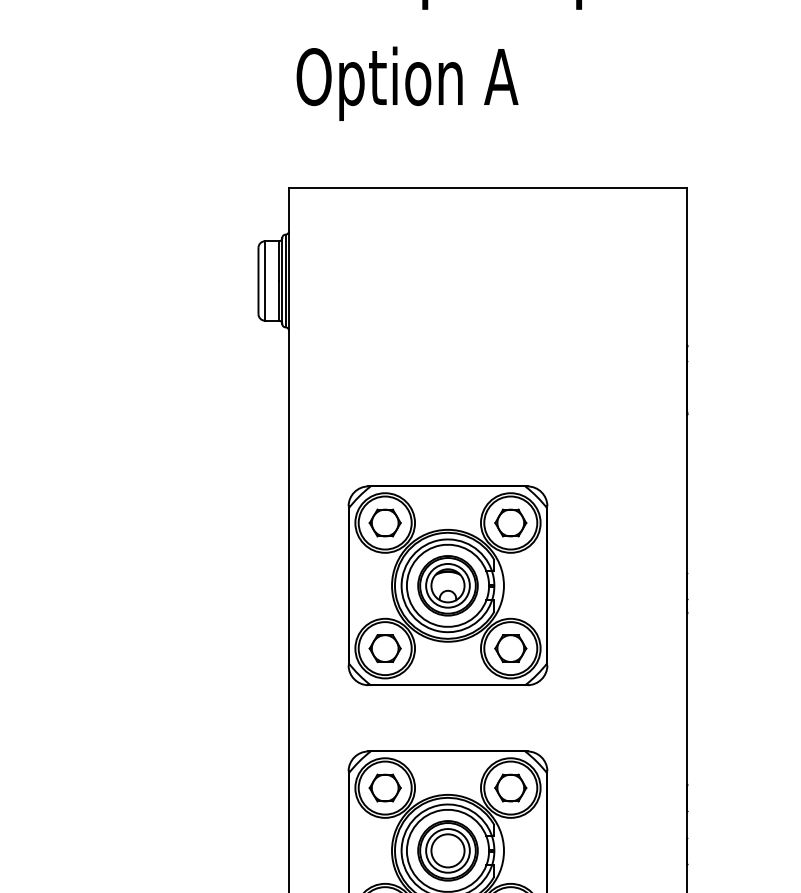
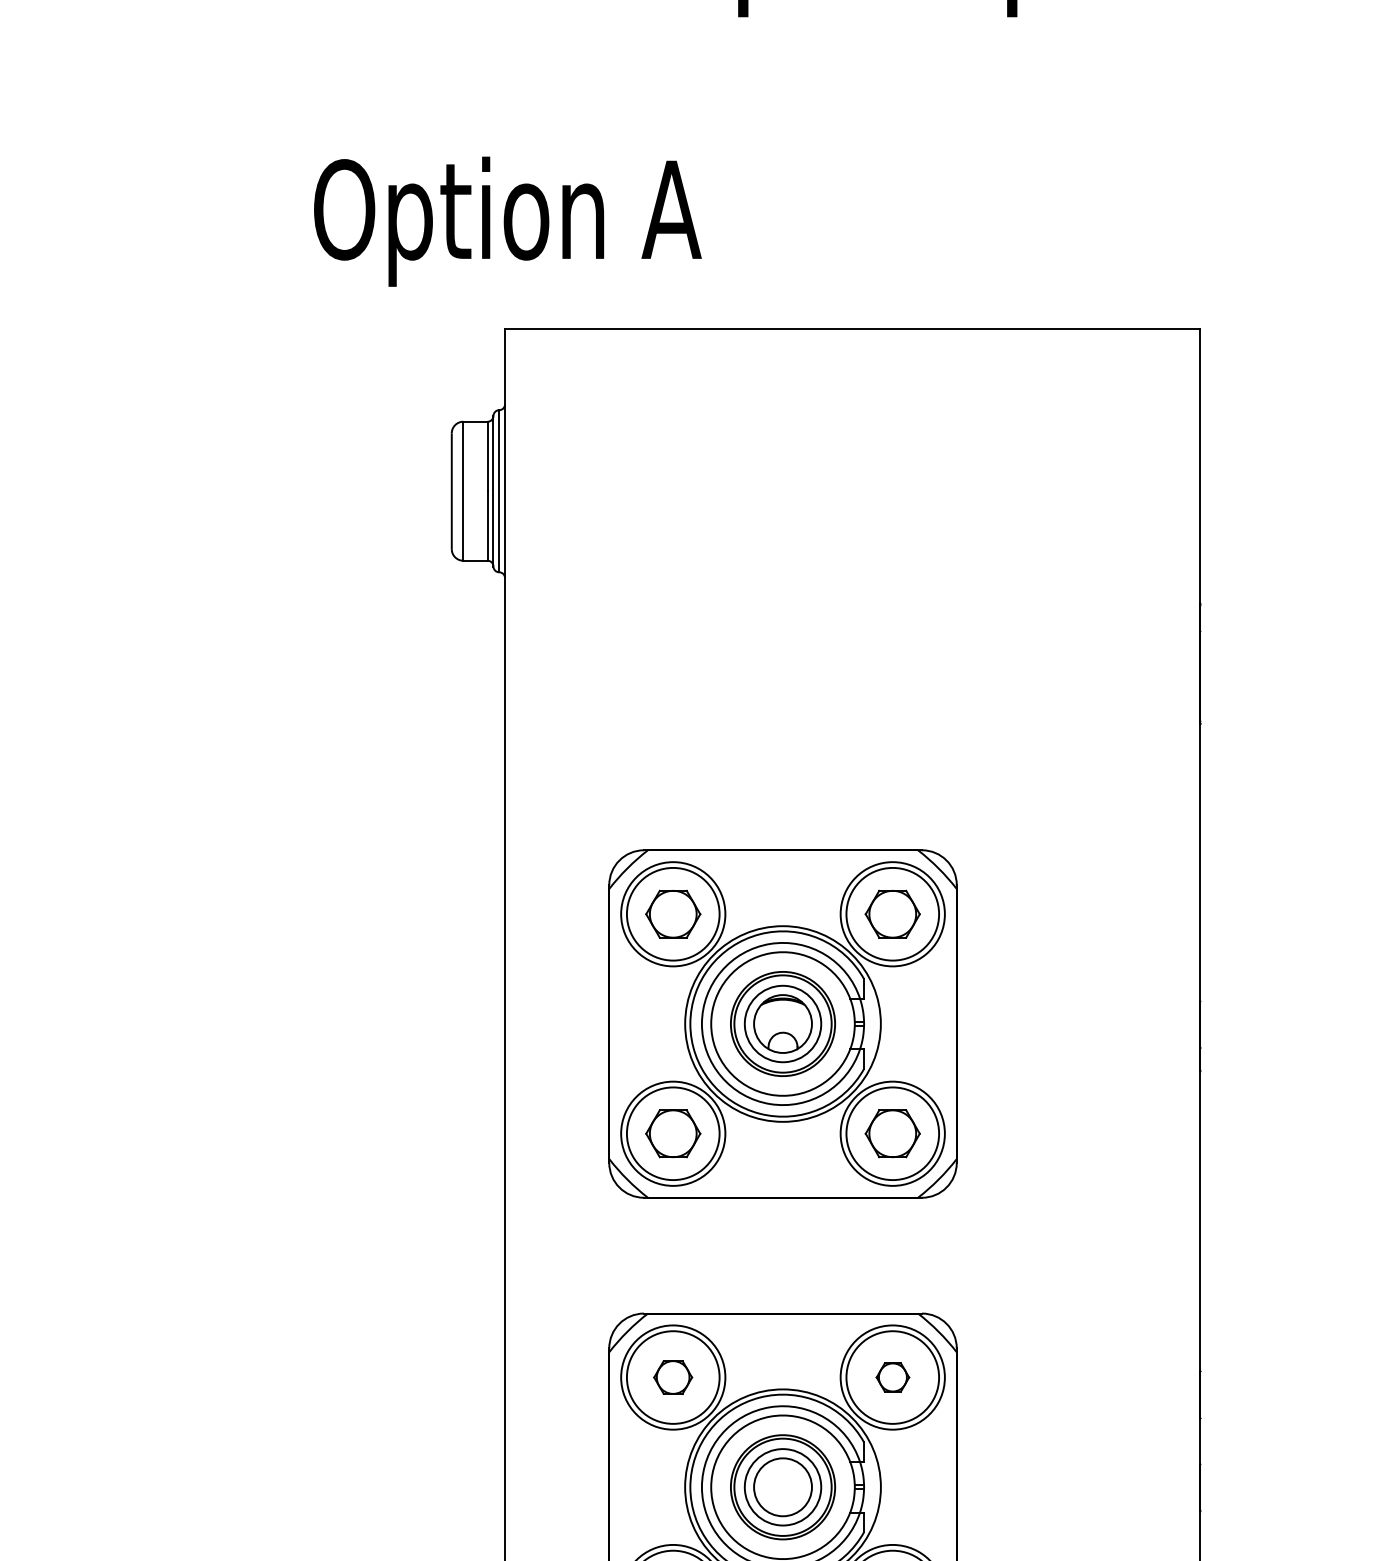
text: (407, 83) -> (507, 221), moved
part: (384, 787) -> (672, 1376), size x0.7
part: (510, 787) -> (892, 1376), size x0.6

